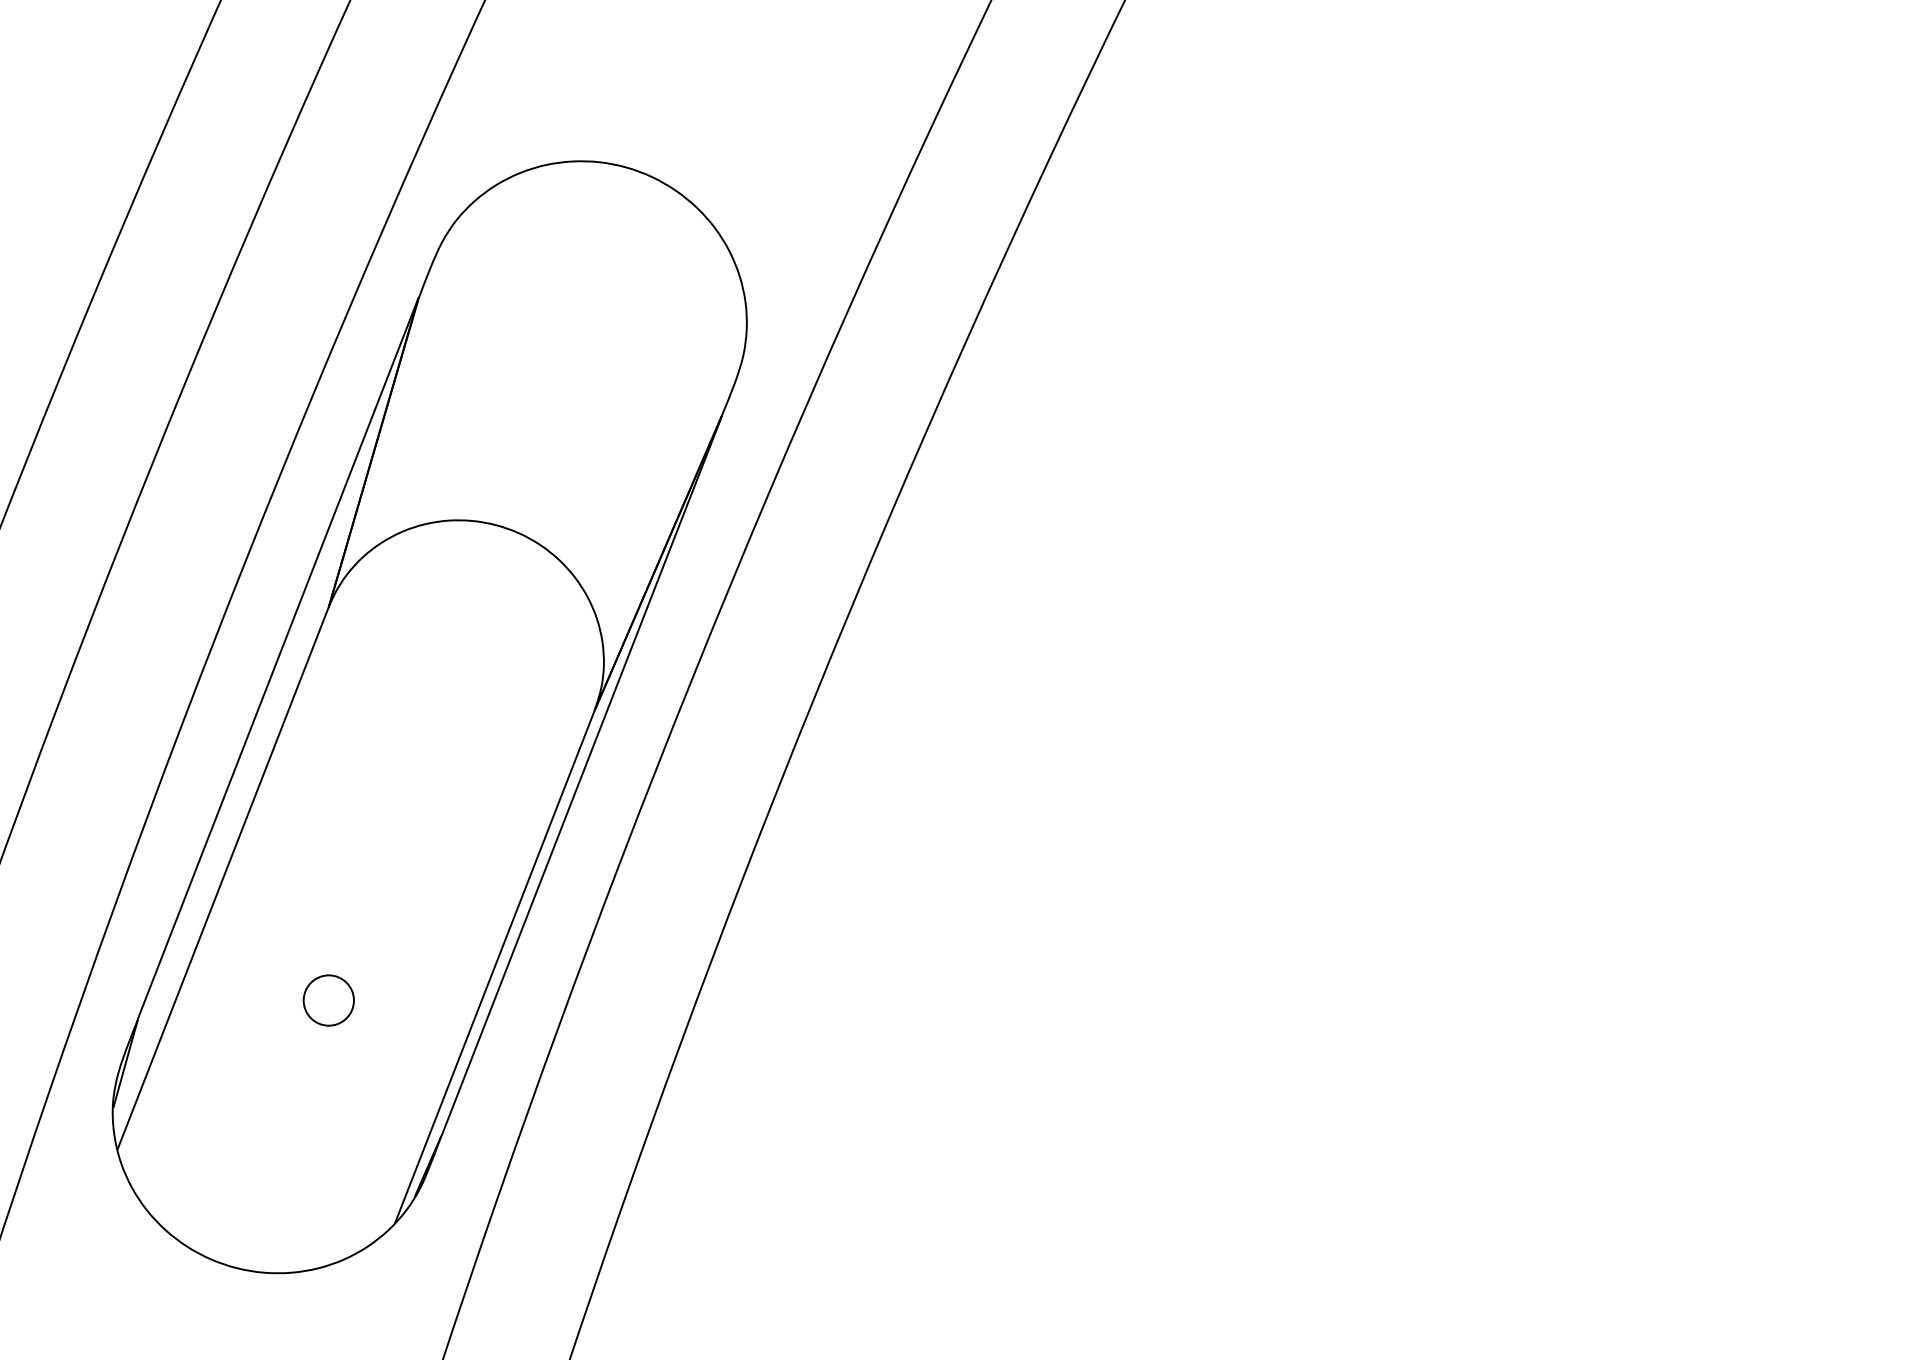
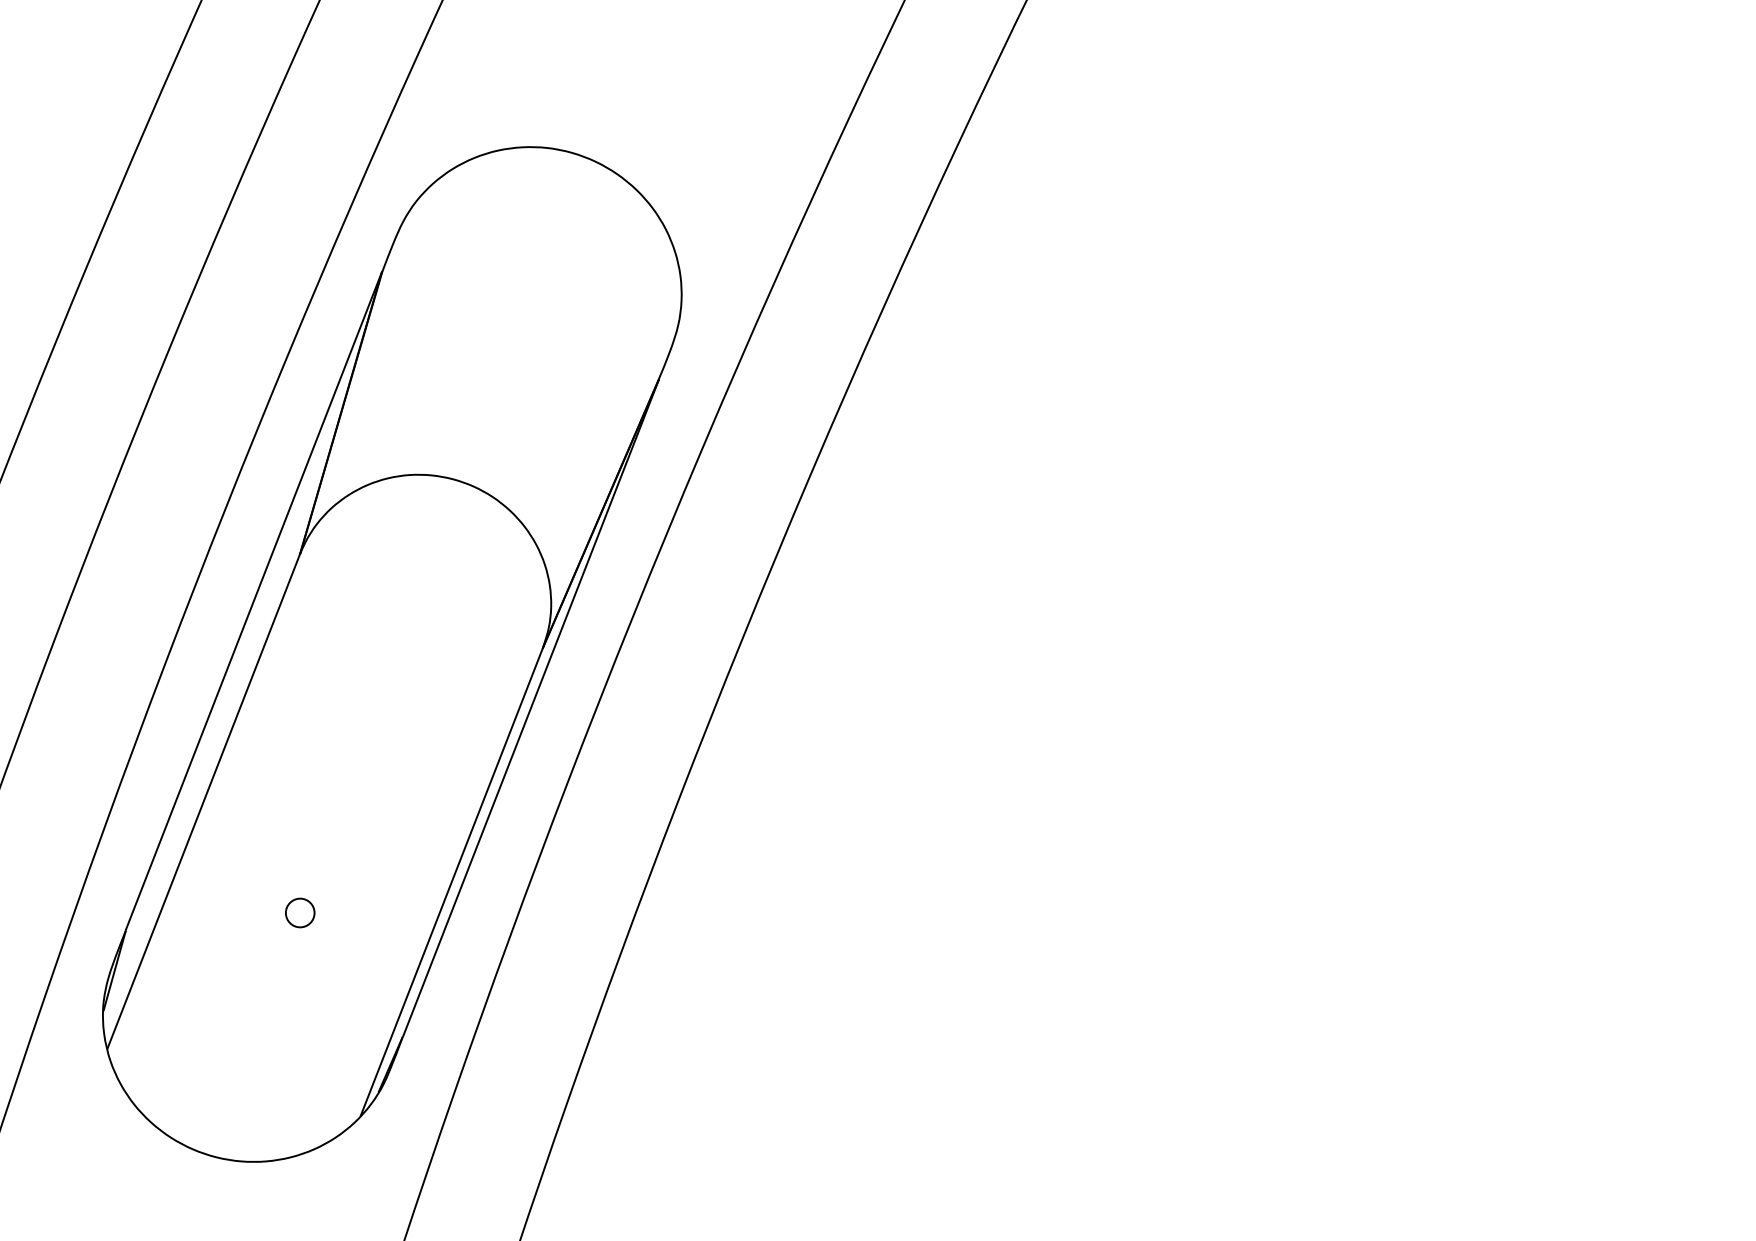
circle: (328, 1000) -> (299, 912), size x0.62

